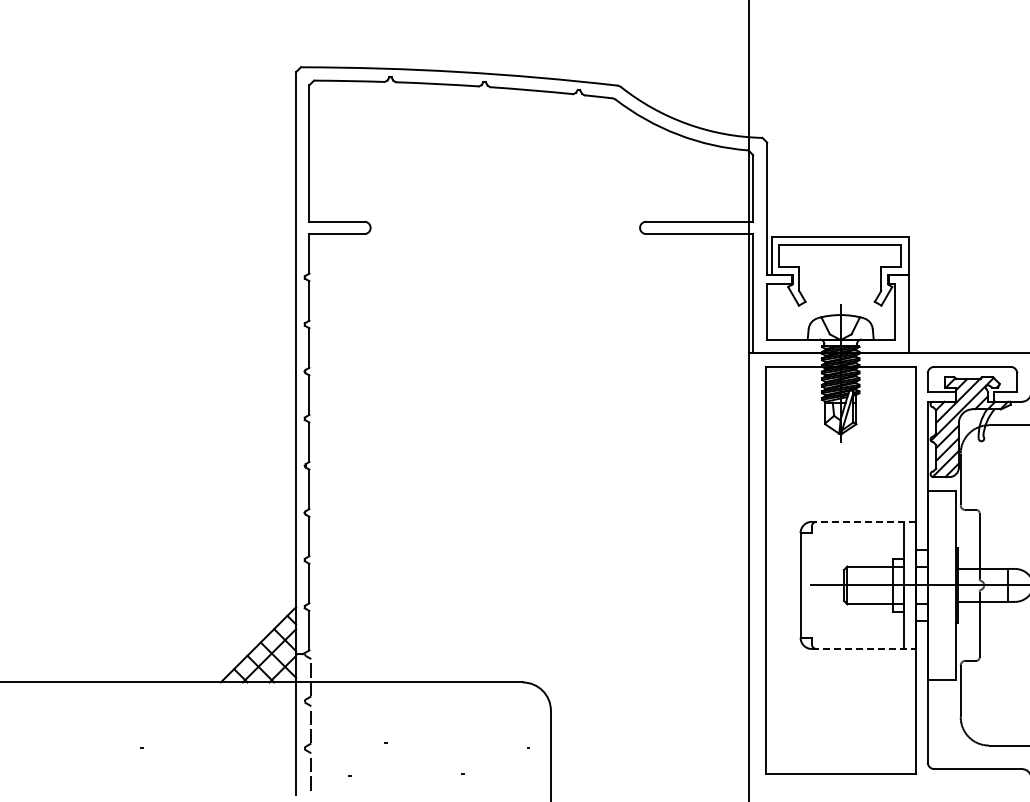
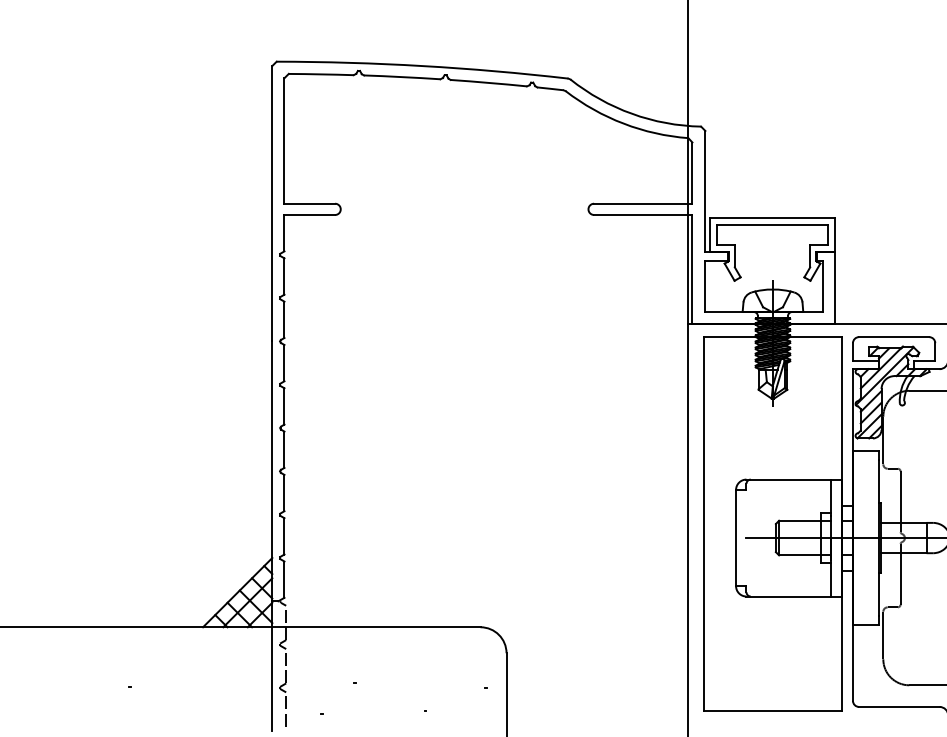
line: (863, 521) -> (793, 479), dashed -> solid
line: (863, 649) -> (793, 596), dashed -> solid

